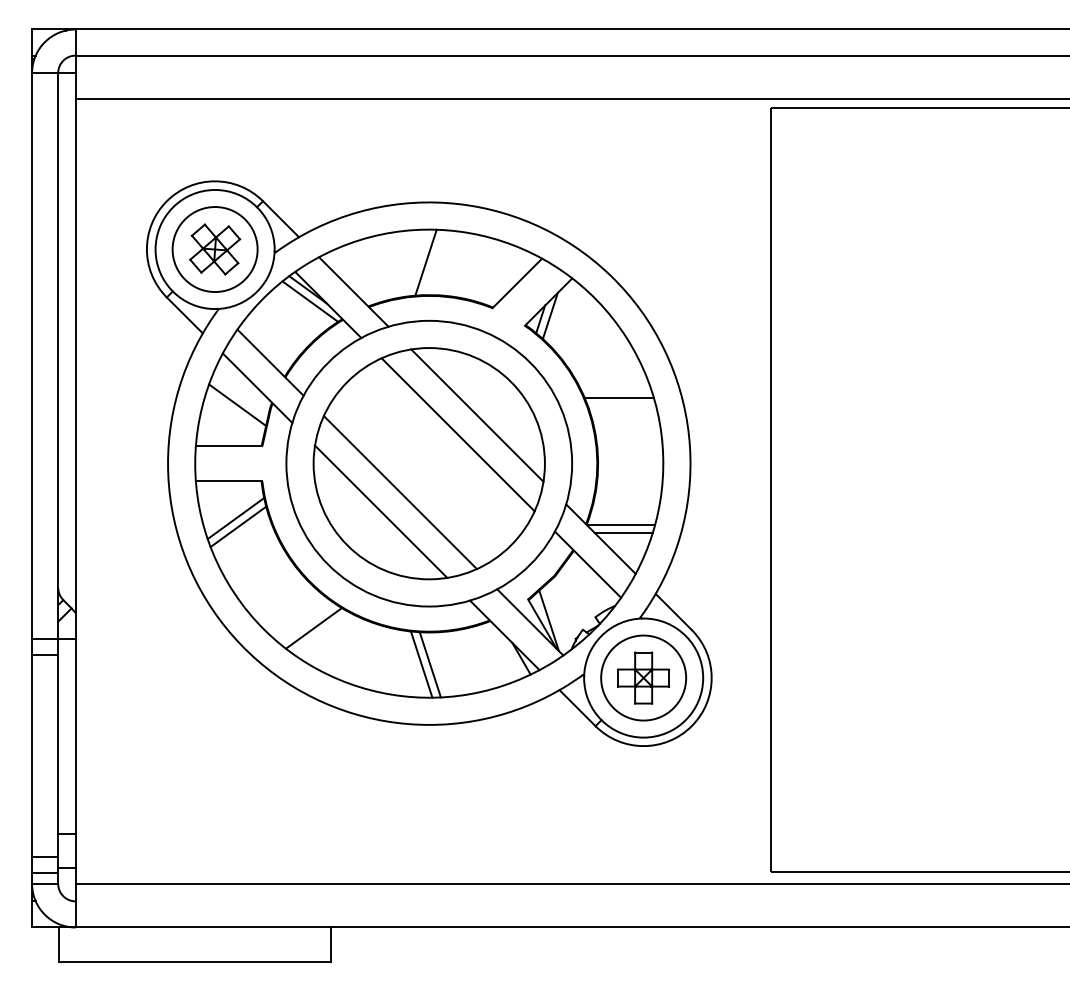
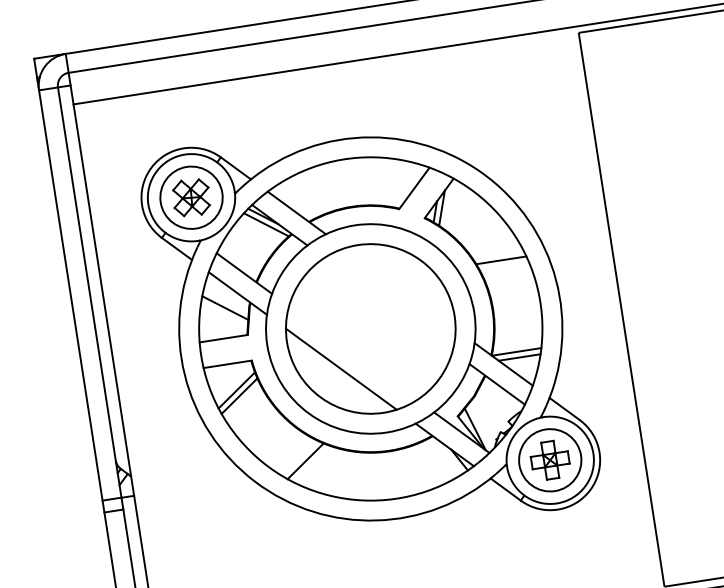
line: (425, 262) -> (345, 183), removed
line: (477, 415) -> (400, 288), removed
line: (457, 434) -> (387, 304), removed
line: (399, 492) -> (352, 353), removed
line: (421, 664) -> (387, 475), removed
line: (429, 664) -> (393, 474), removed

